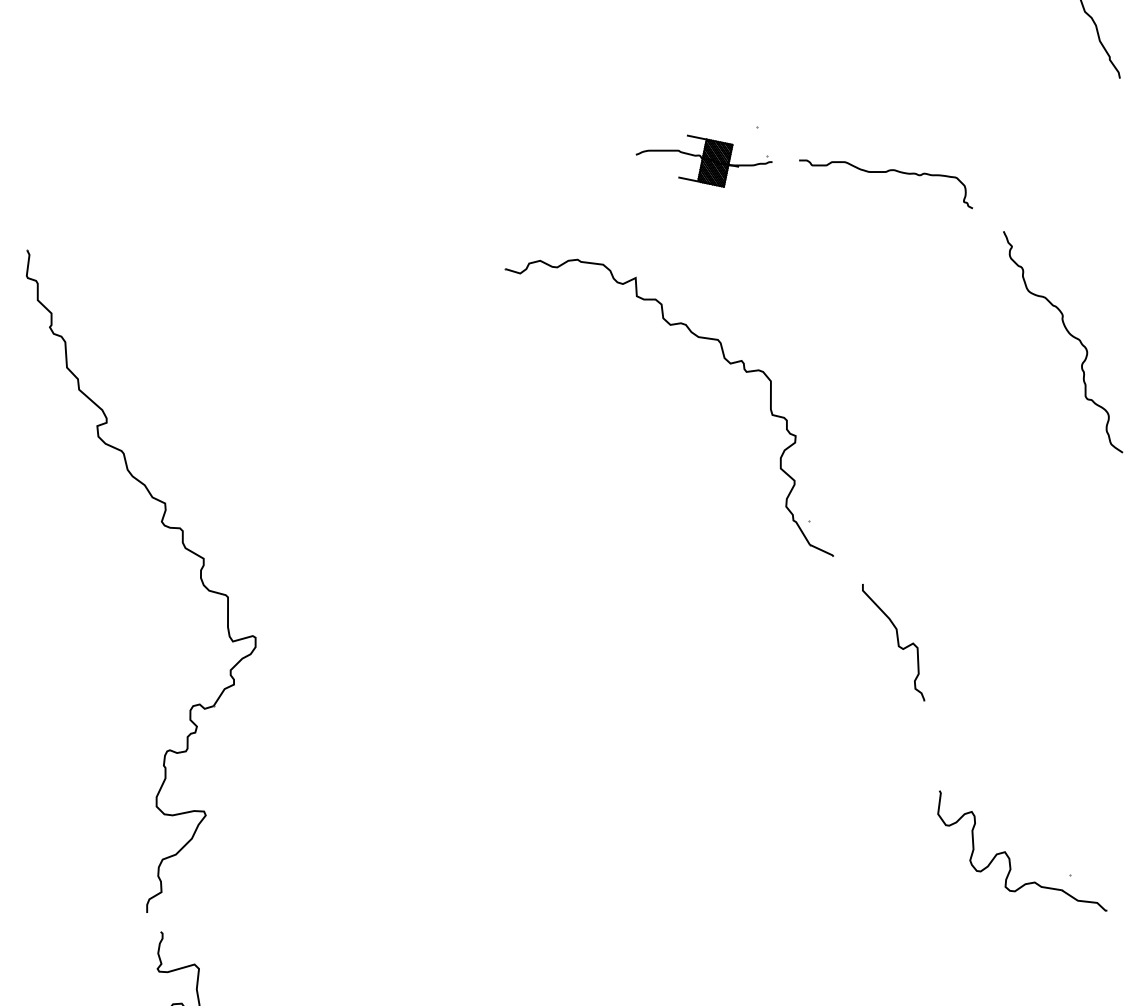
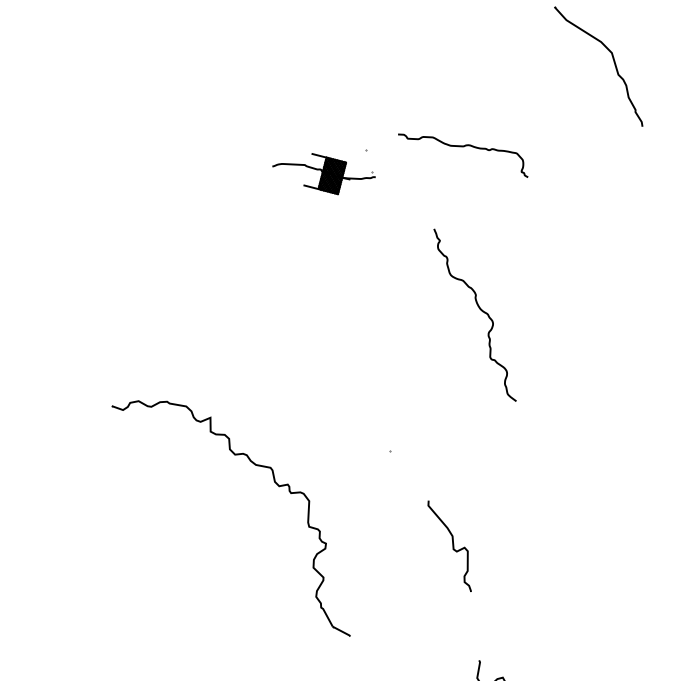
curve: (886, 172) -> (463, 146), moved
curve: (1070, 335) -> (481, 310), moved
part: (723, 358) -> (274, 482), moved

